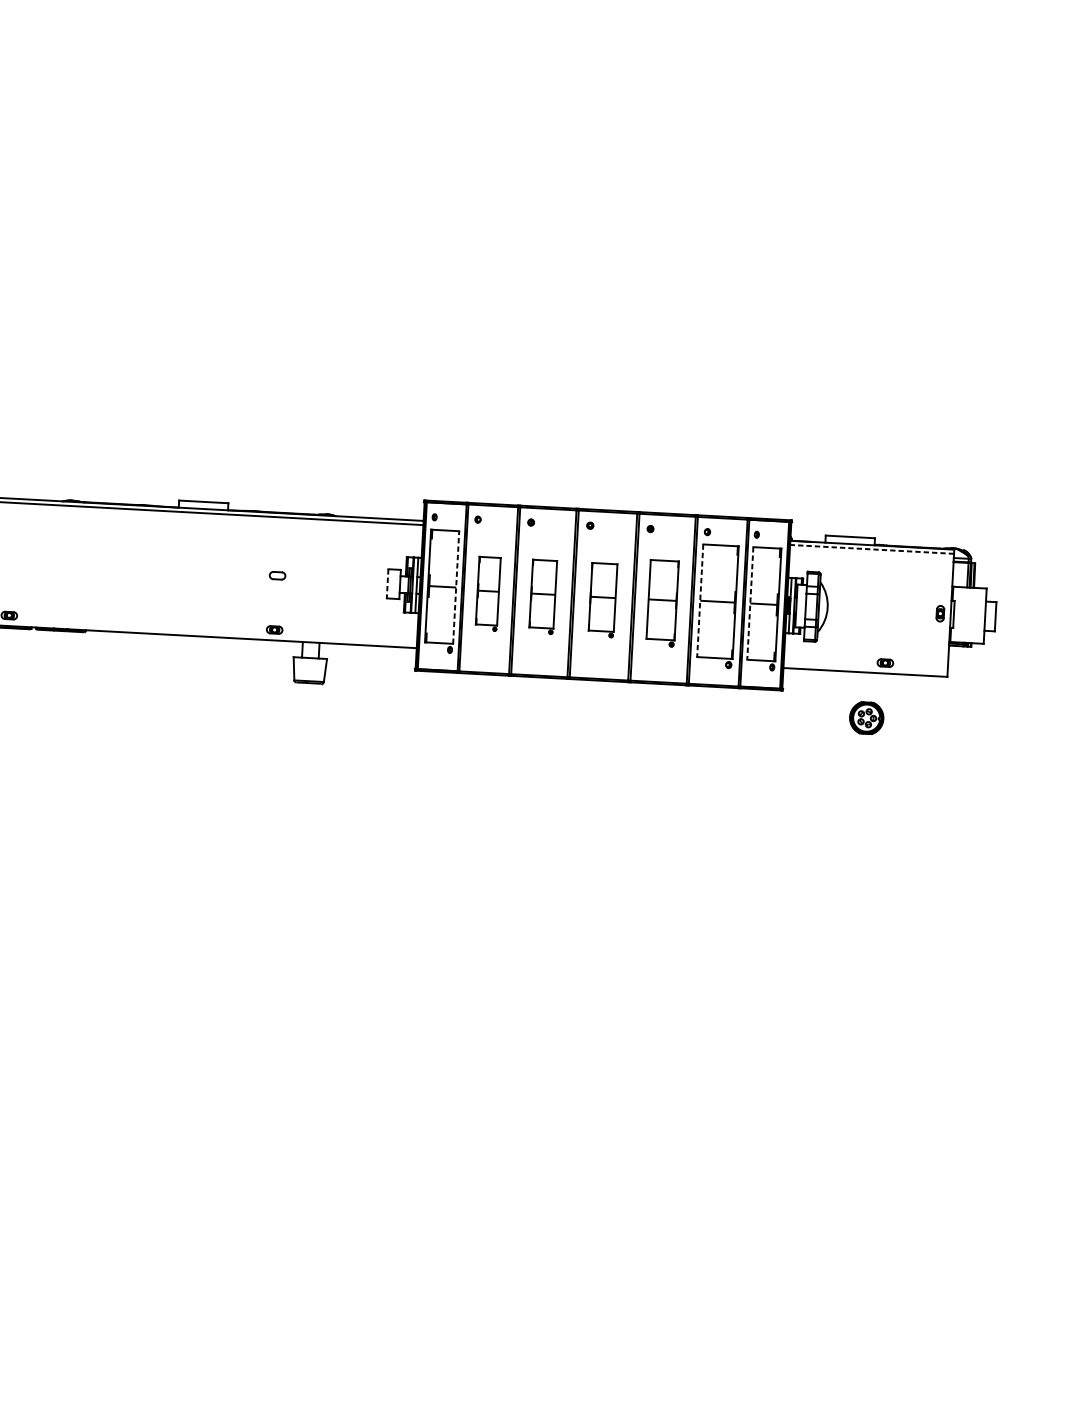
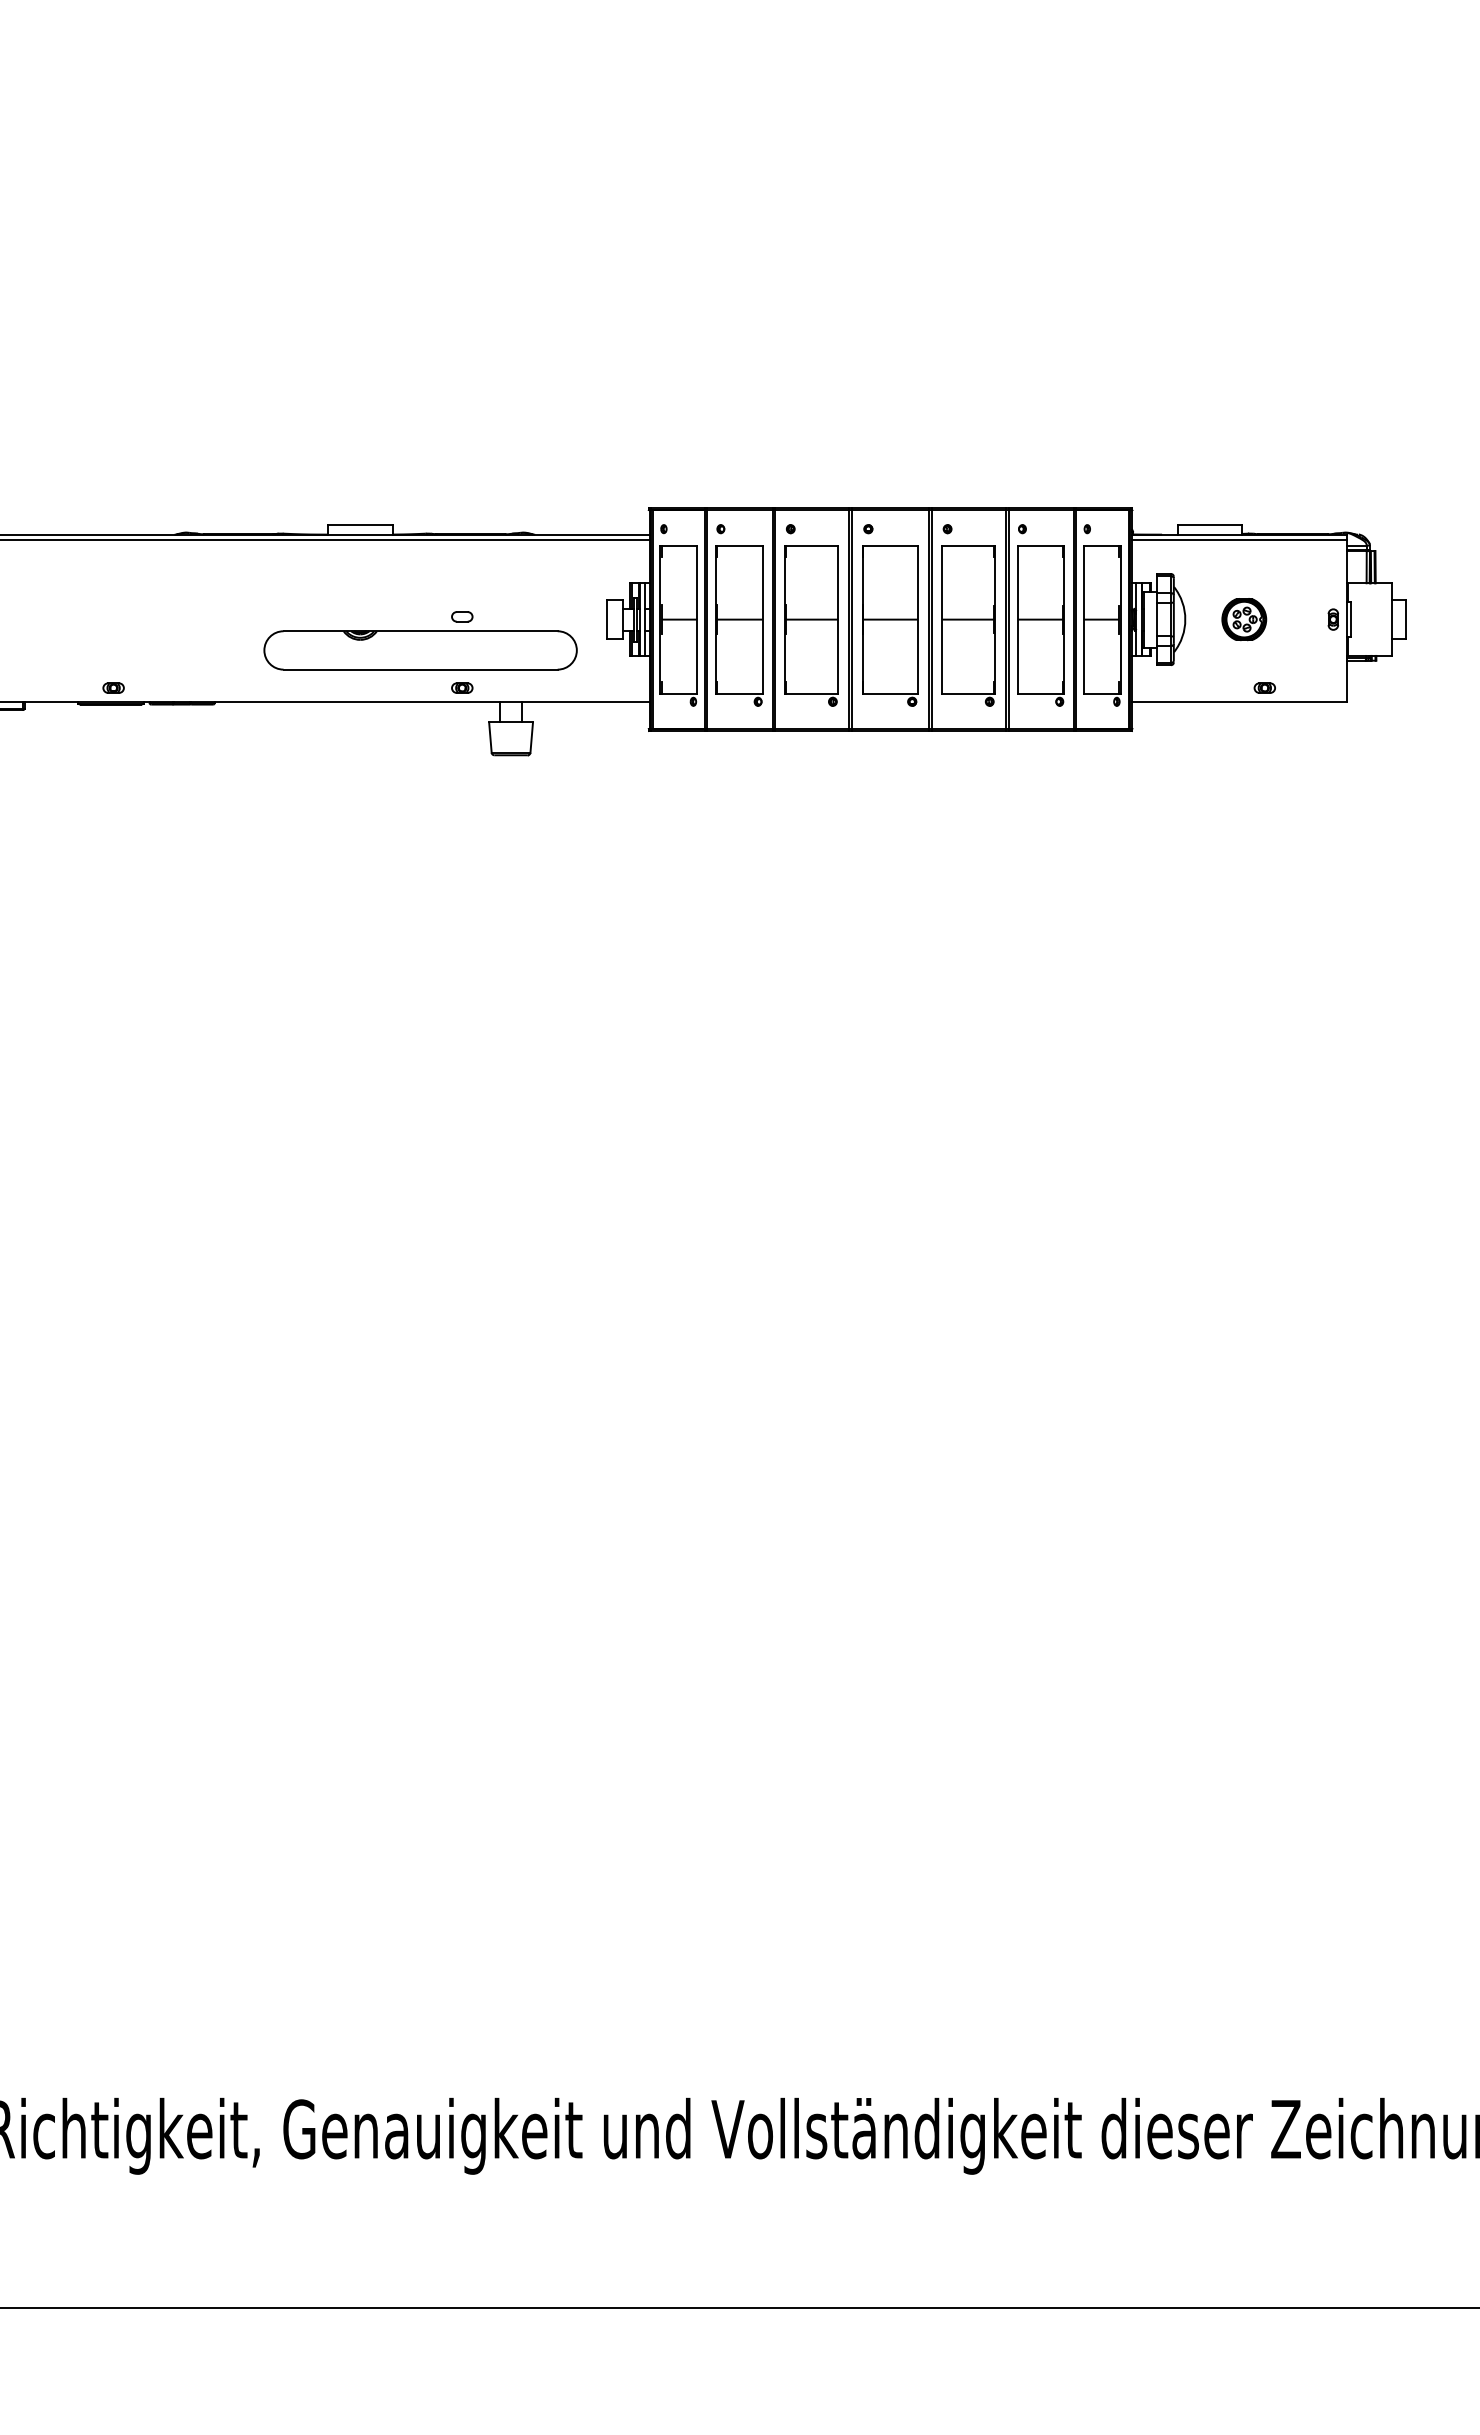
line: (872, 549) -> (1239, 540), dashed -> solid
line: (387, 584) -> (607, 620), dashed -> solid
line: (456, 587) -> (697, 619), dashed -> solid
part: (488, 593) -> (739, 625), size x1.67
part: (542, 596) -> (811, 625), size x1.67
part: (244, 599) -> (420, 650), added
part: (603, 599) -> (890, 625), size x1.67
line: (699, 601) -> (1017, 620), dashed -> solid
part: (662, 603) -> (968, 625), size x1.43
line: (750, 604) -> (1083, 620), dashed -> solid
part: (866, 718) -> (1244, 619), moved

